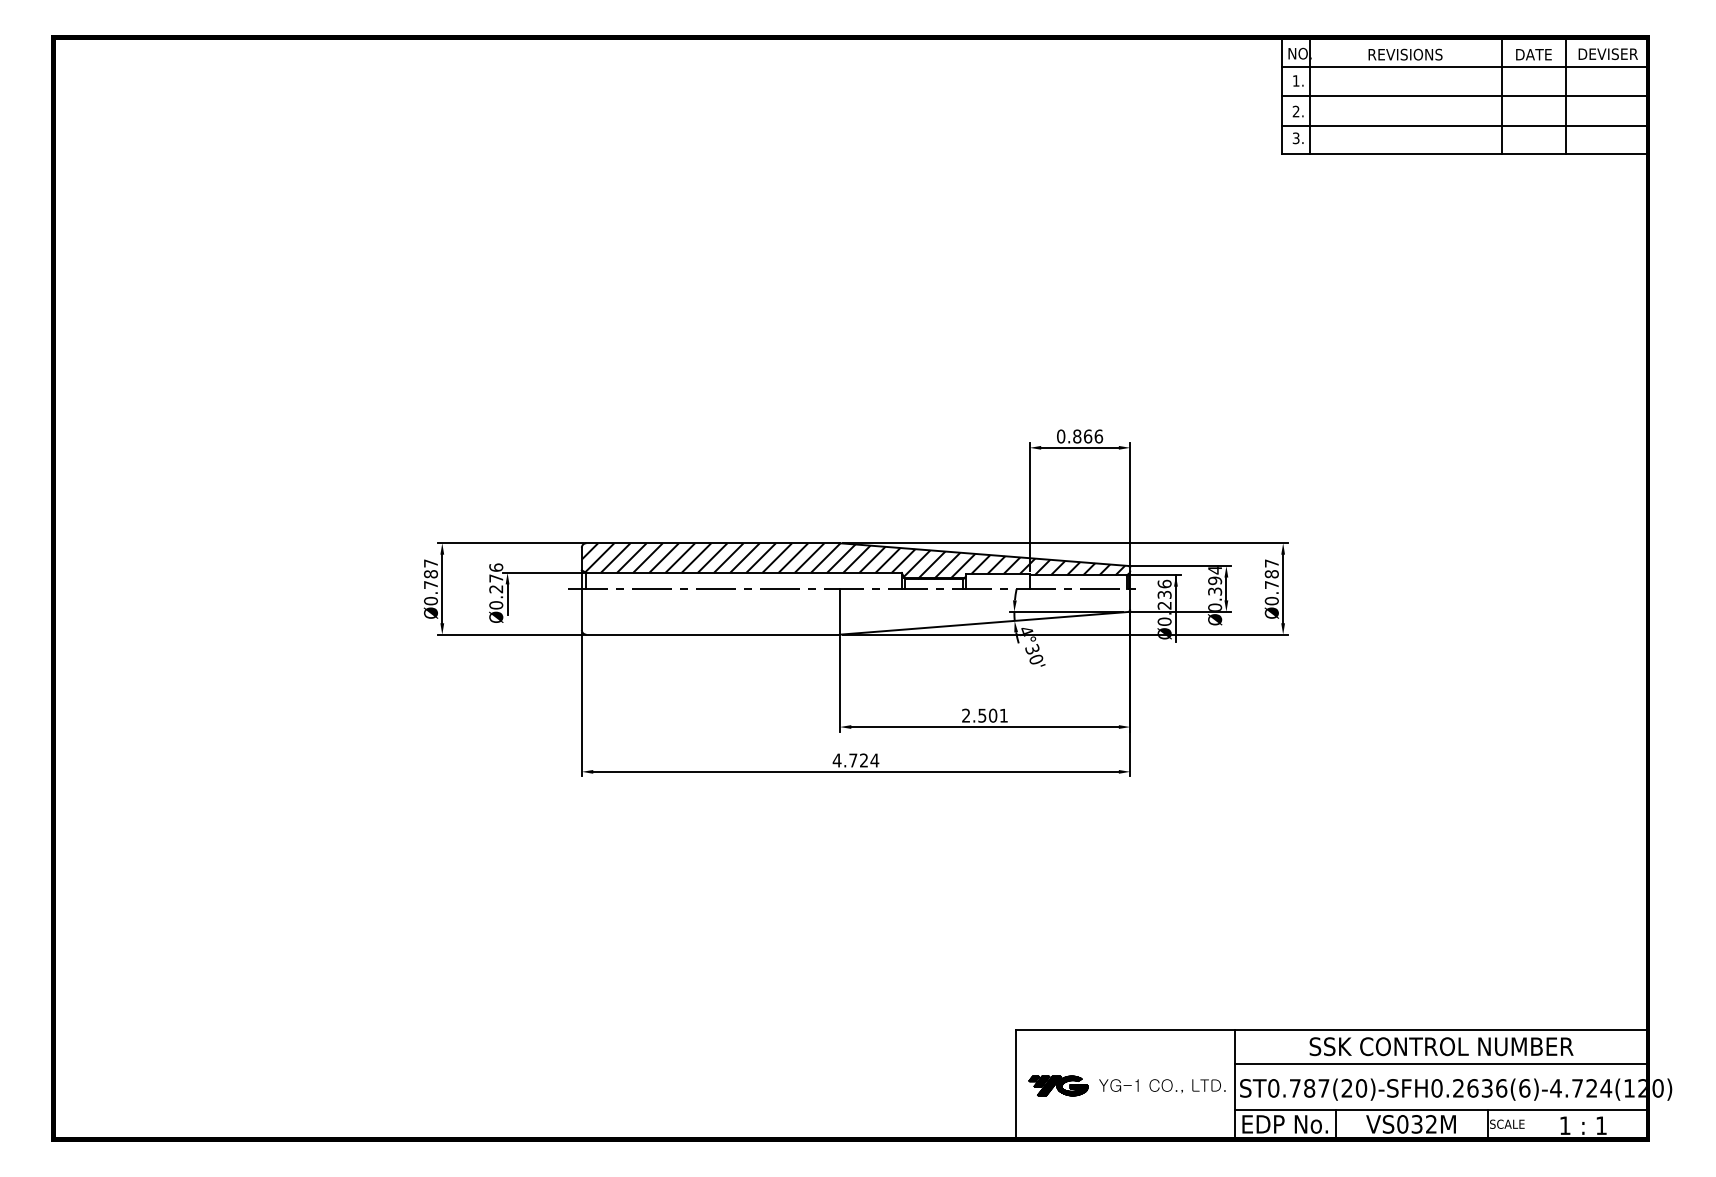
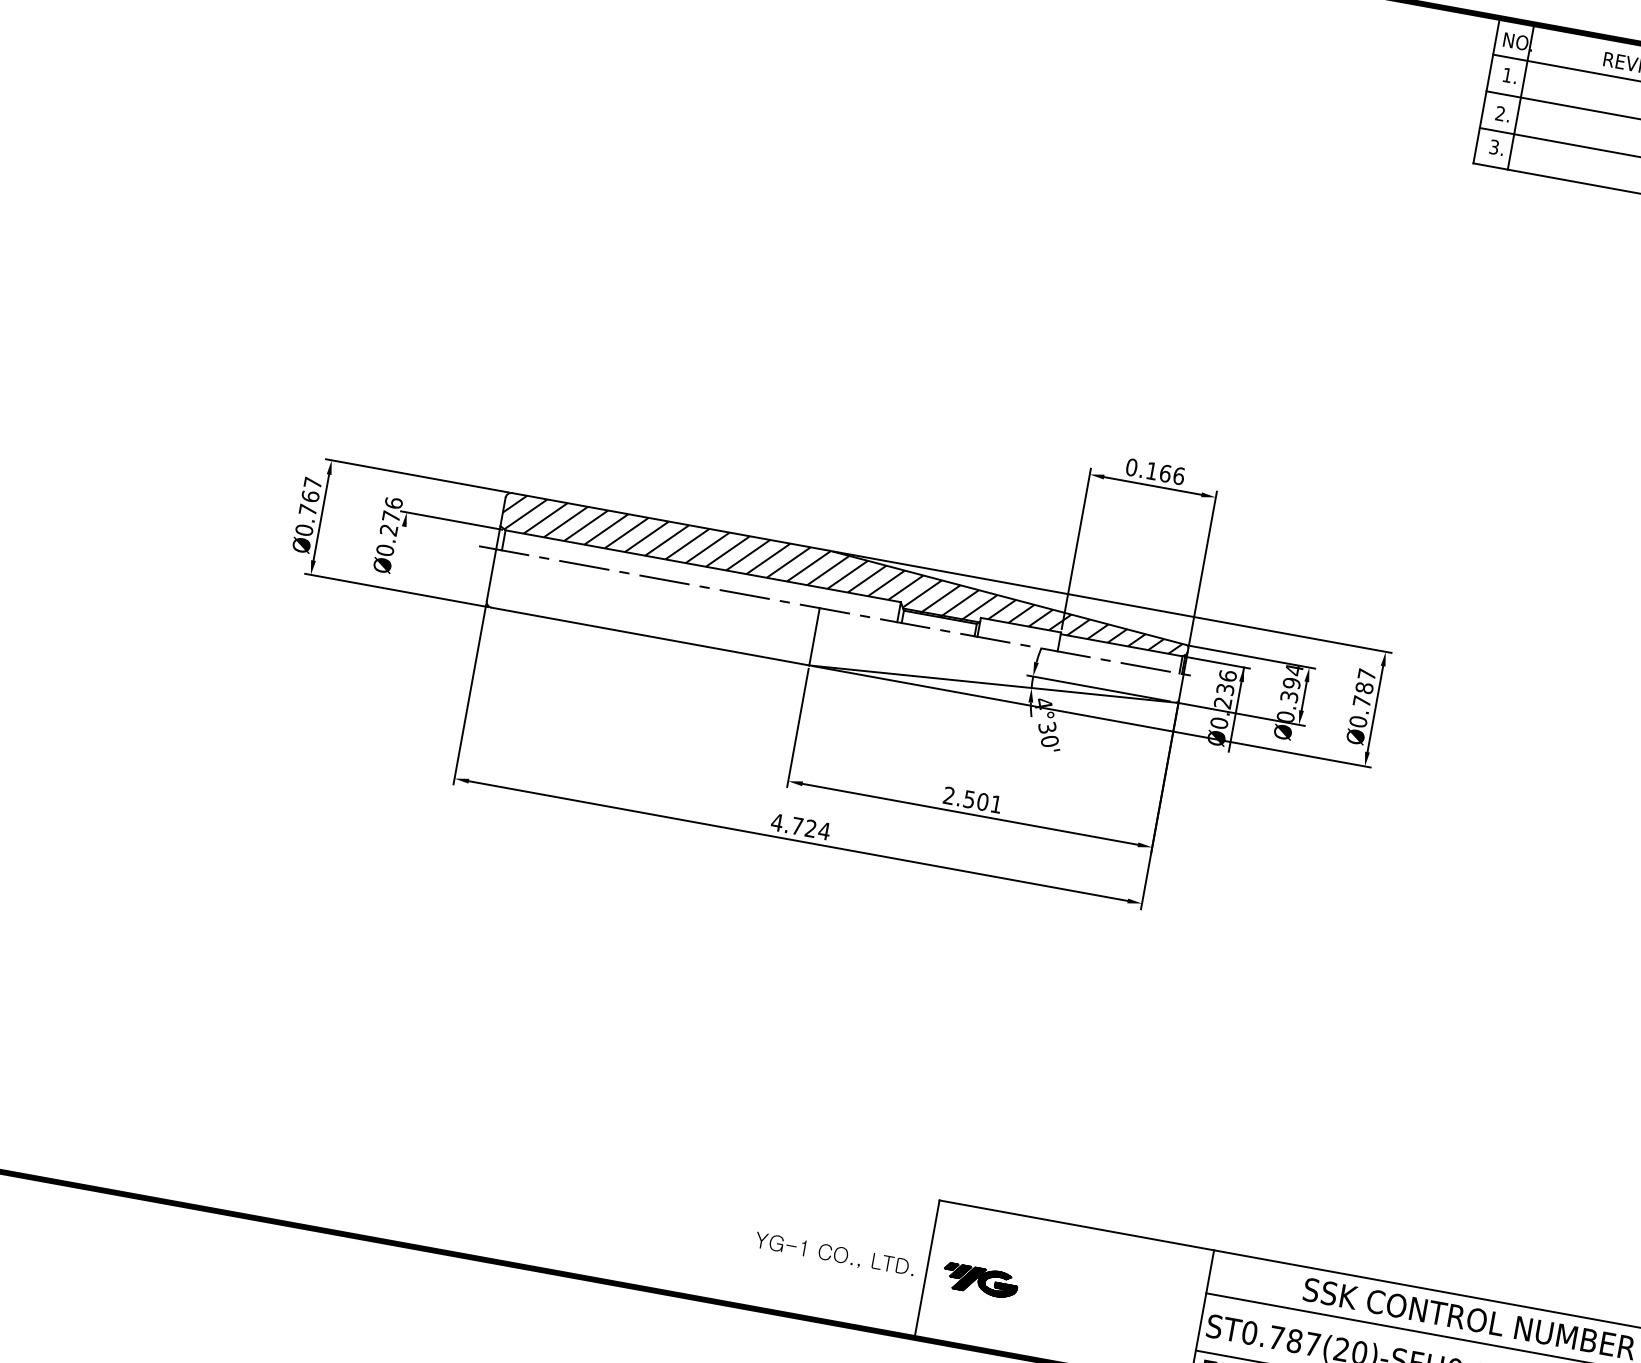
text: (1077, 436) -> (1152, 471), 0.866 -> 0.166
text: (430, 574) -> (309, 496), Ø0.787 -> Ø0.767
line: (507, 599) -> (400, 545), removed
text: (1162, 1086) -> (834, 1255), moved

